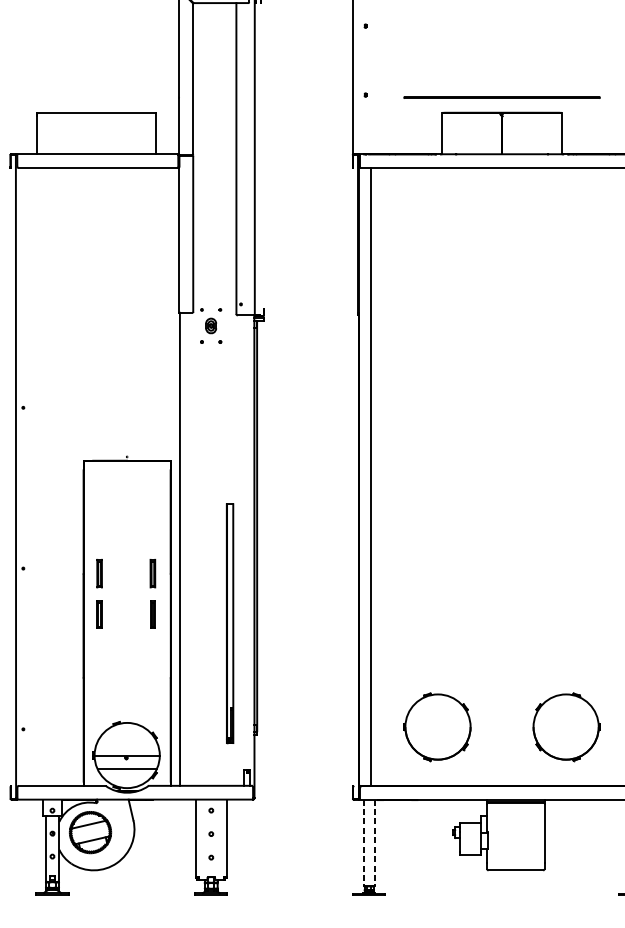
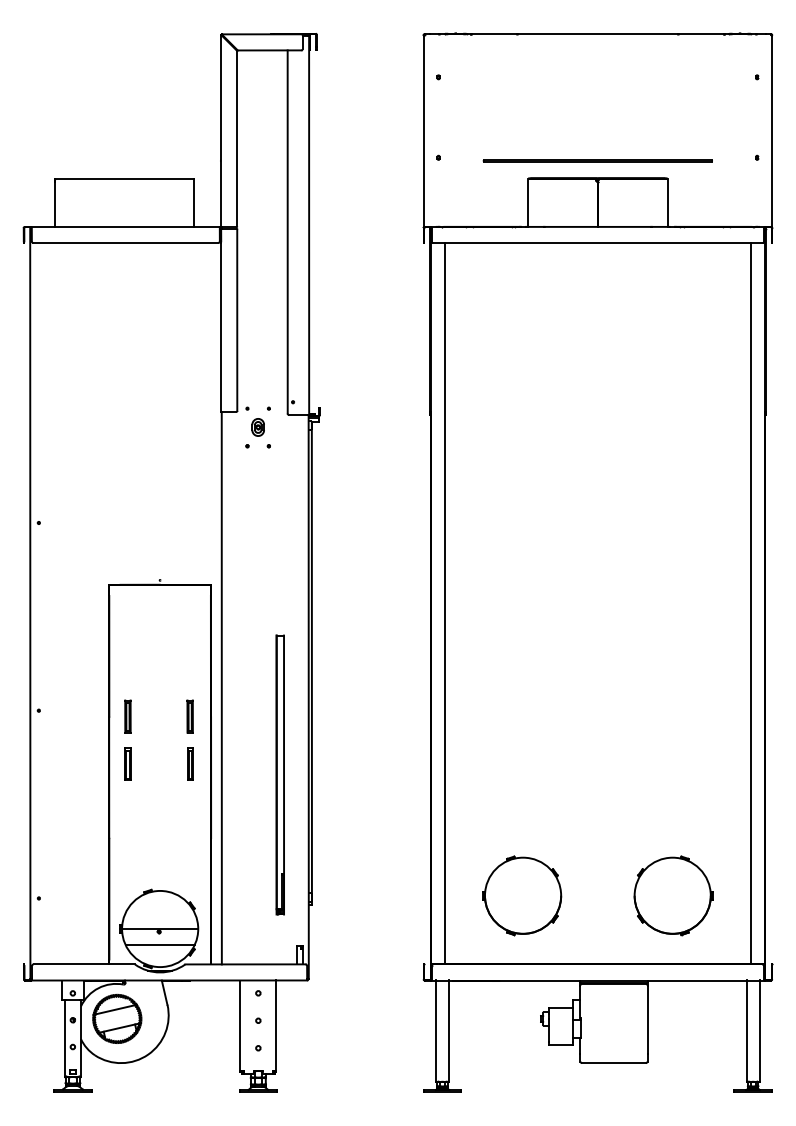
line: (363, 843) -> (436, 1031), dashed -> solid
line: (374, 843) -> (449, 1031), dashed -> solid

